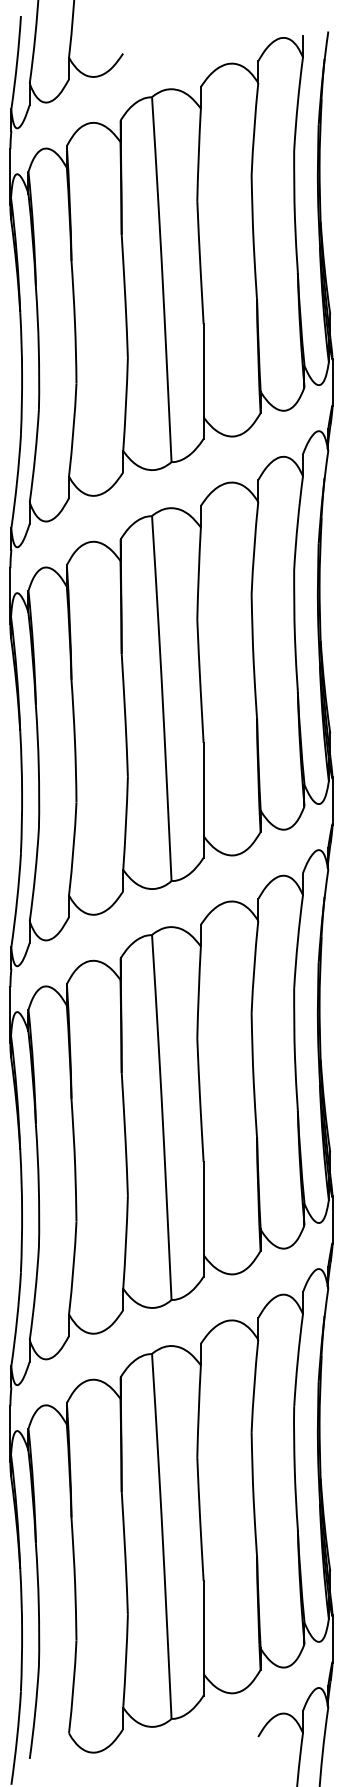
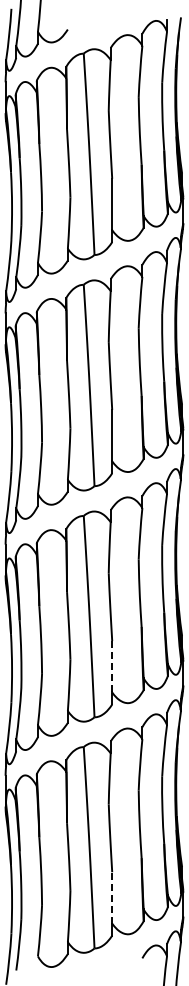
line: (204, 1207) -> (112, 666), solid -> dashed
line: (204, 1626) -> (112, 897), solid -> dashed

